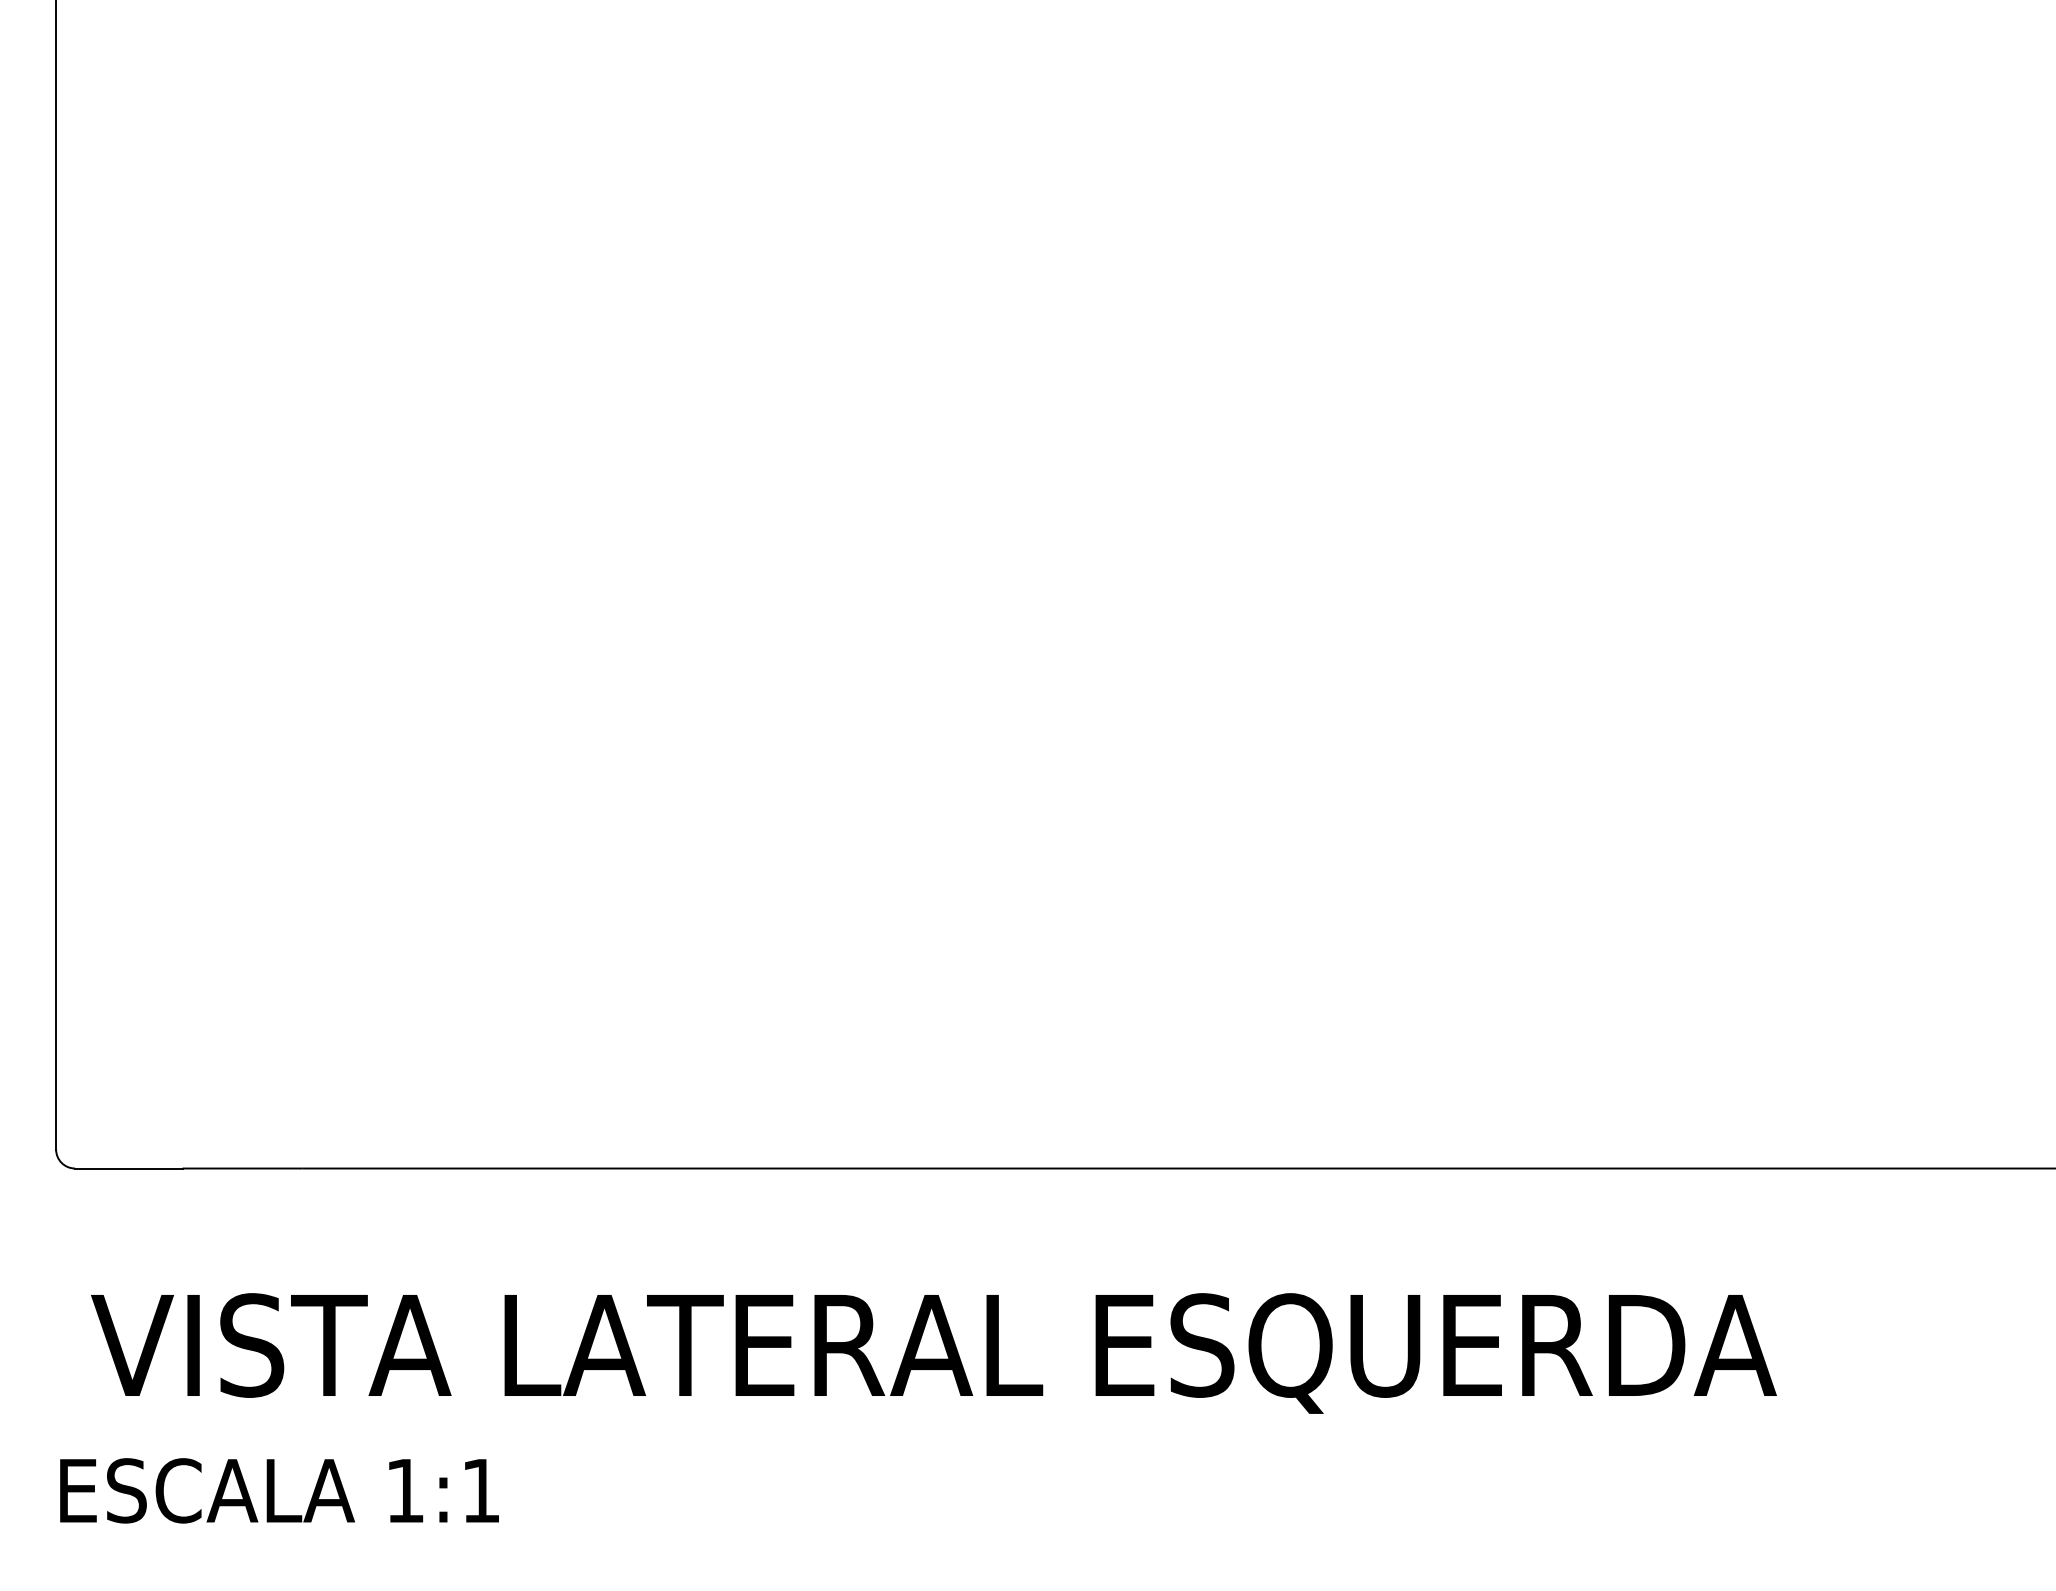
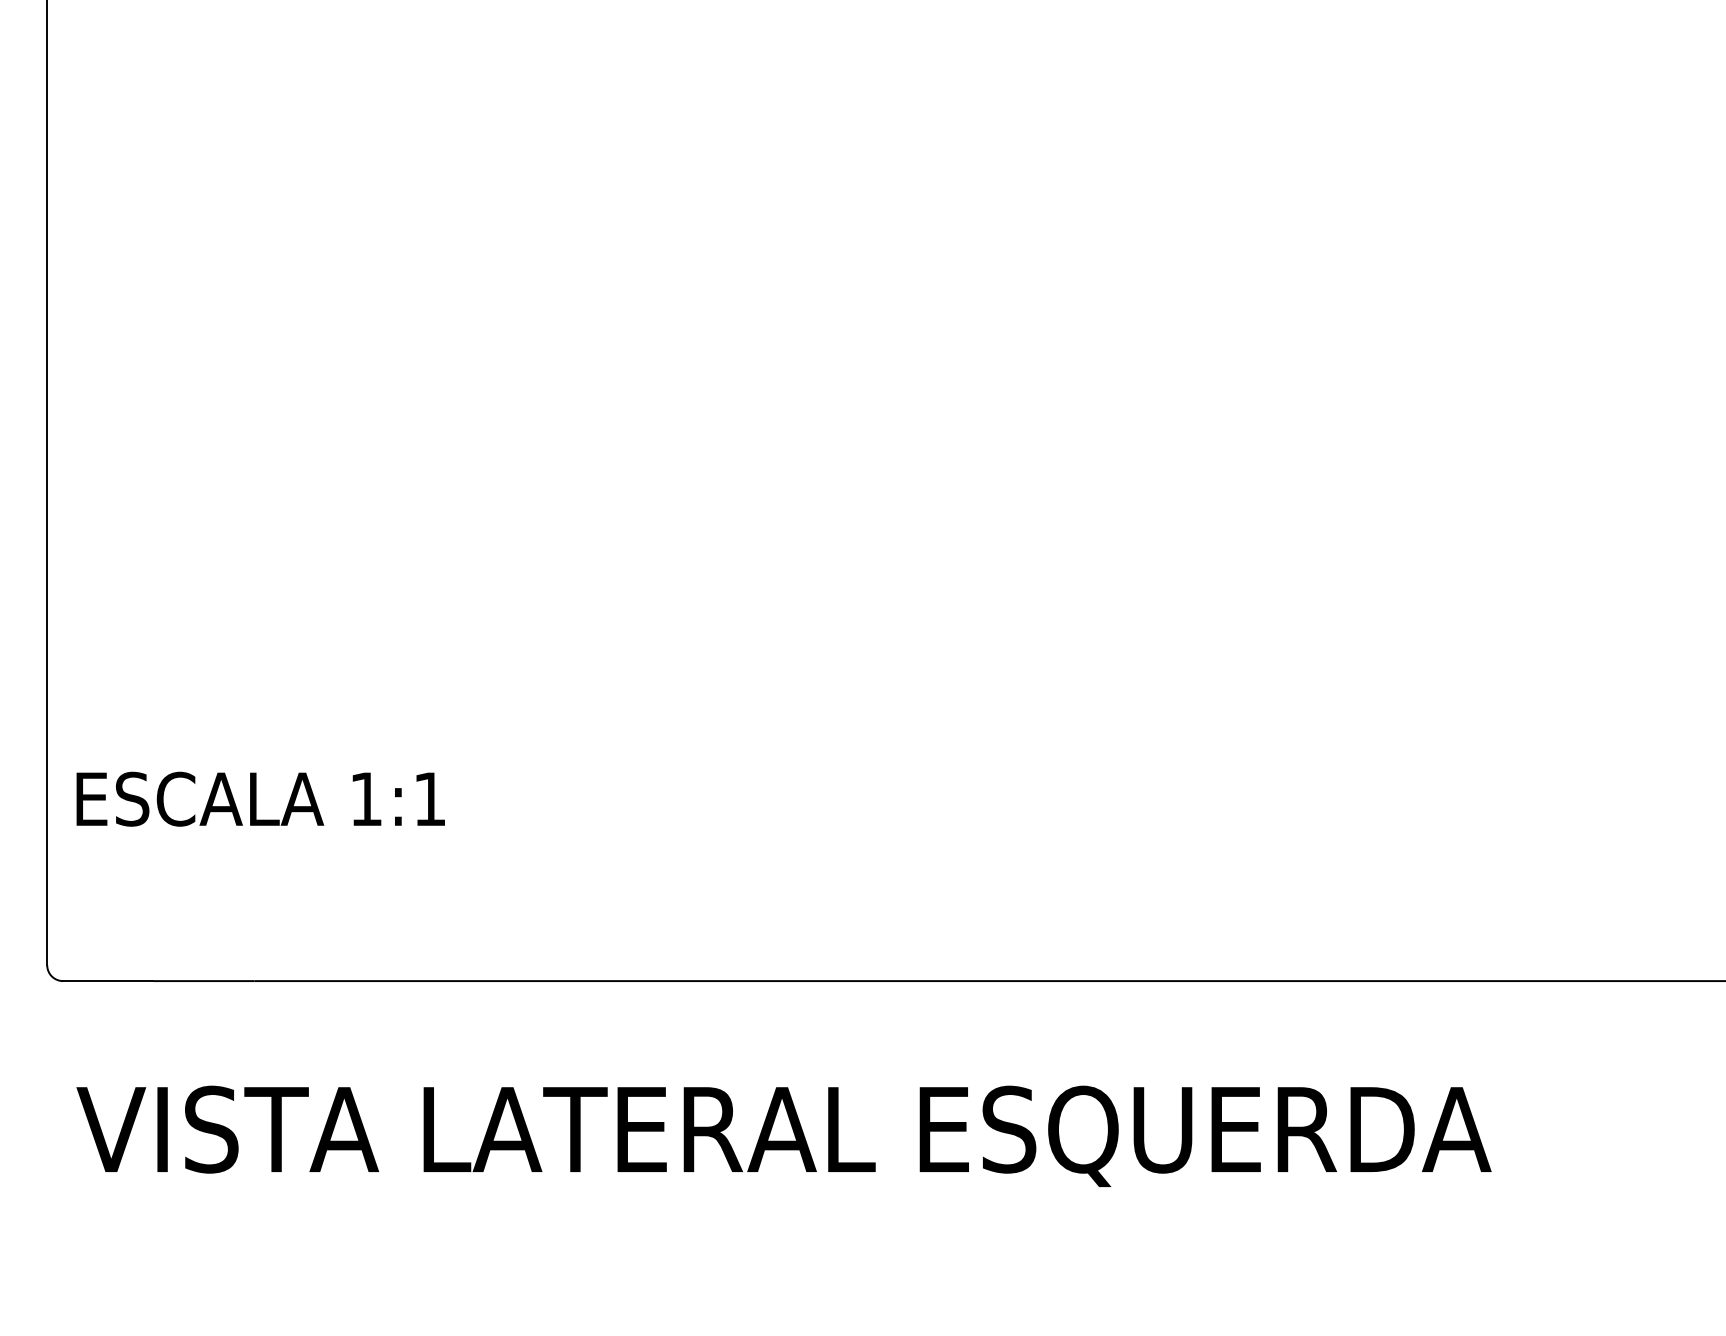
text: (279, 1490) -> (260, 798), moved

